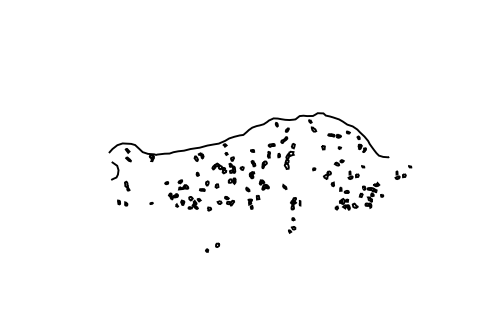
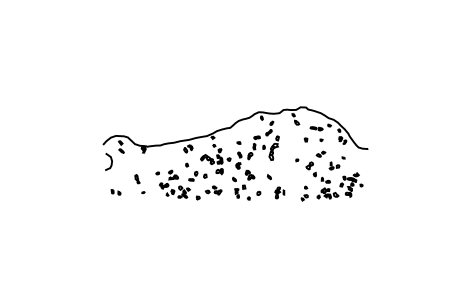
part: (403, 172) -> (381, 163), removed
part: (127, 185) -> (137, 178), moved
part: (292, 225) -> (305, 193), moved
part: (212, 247) -> (254, 195), moved

